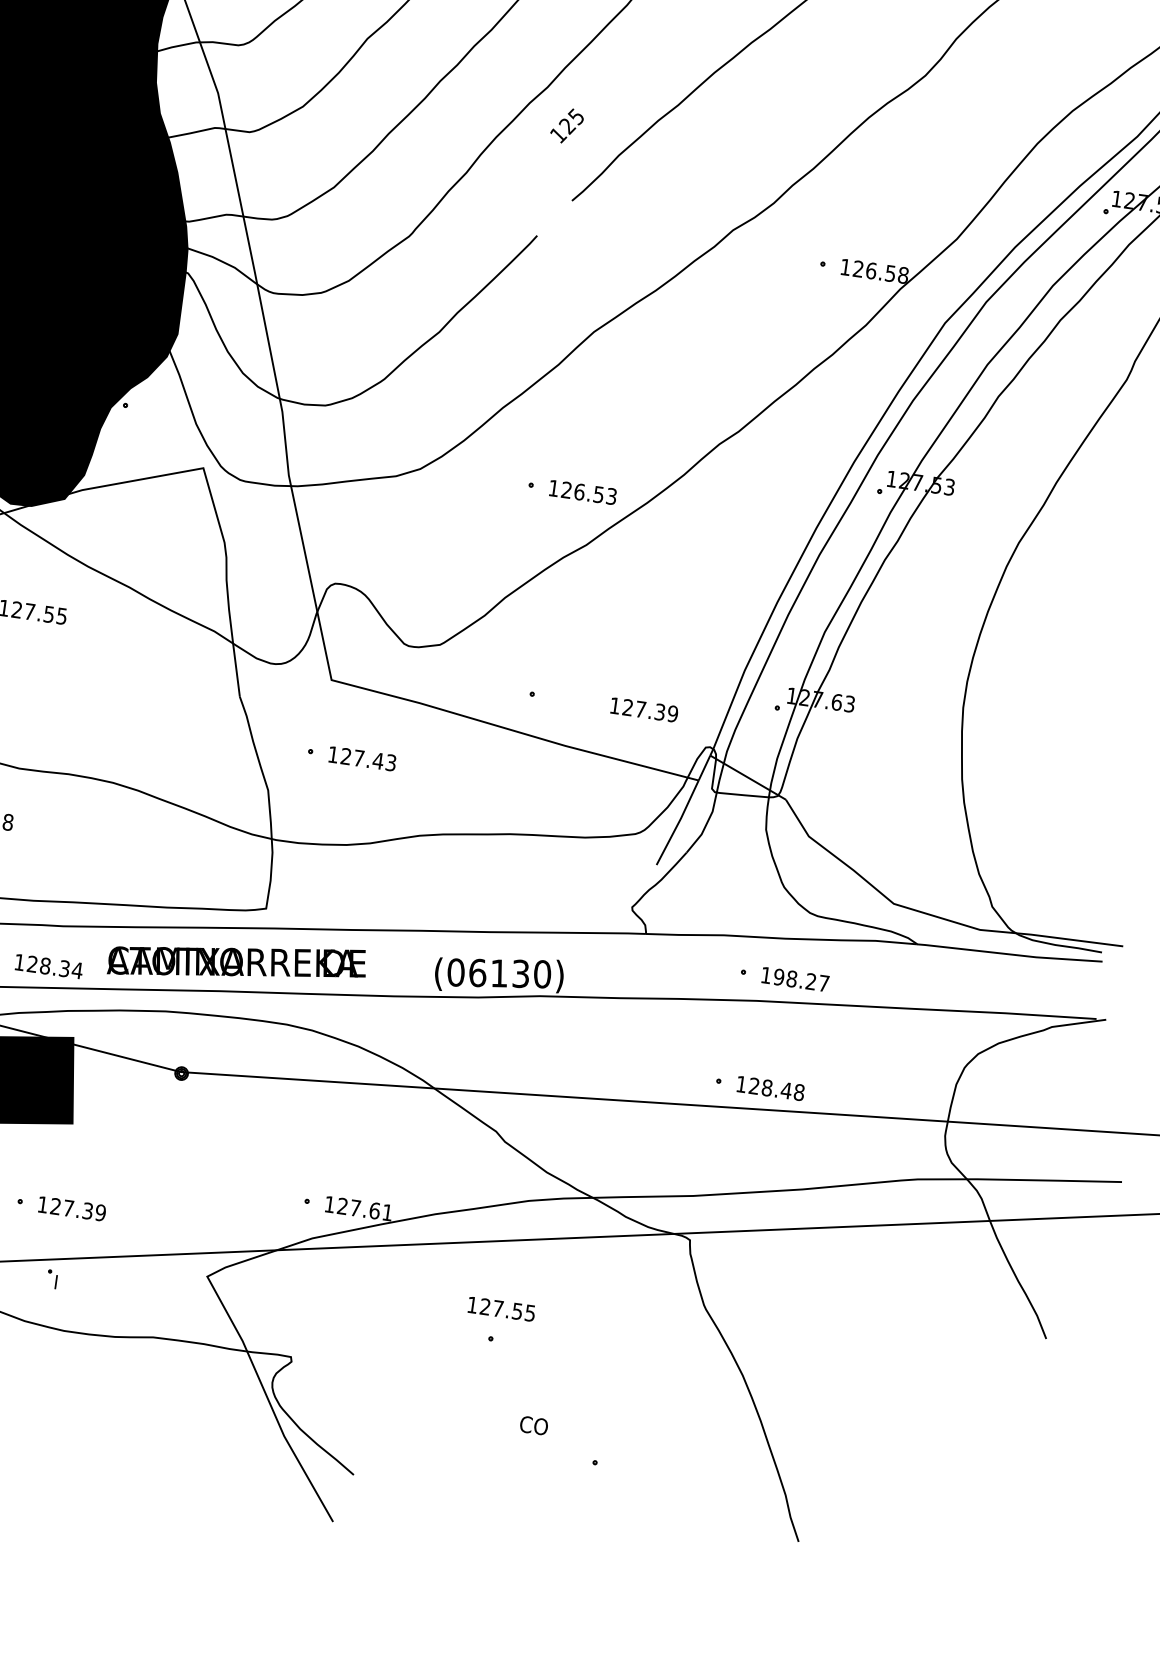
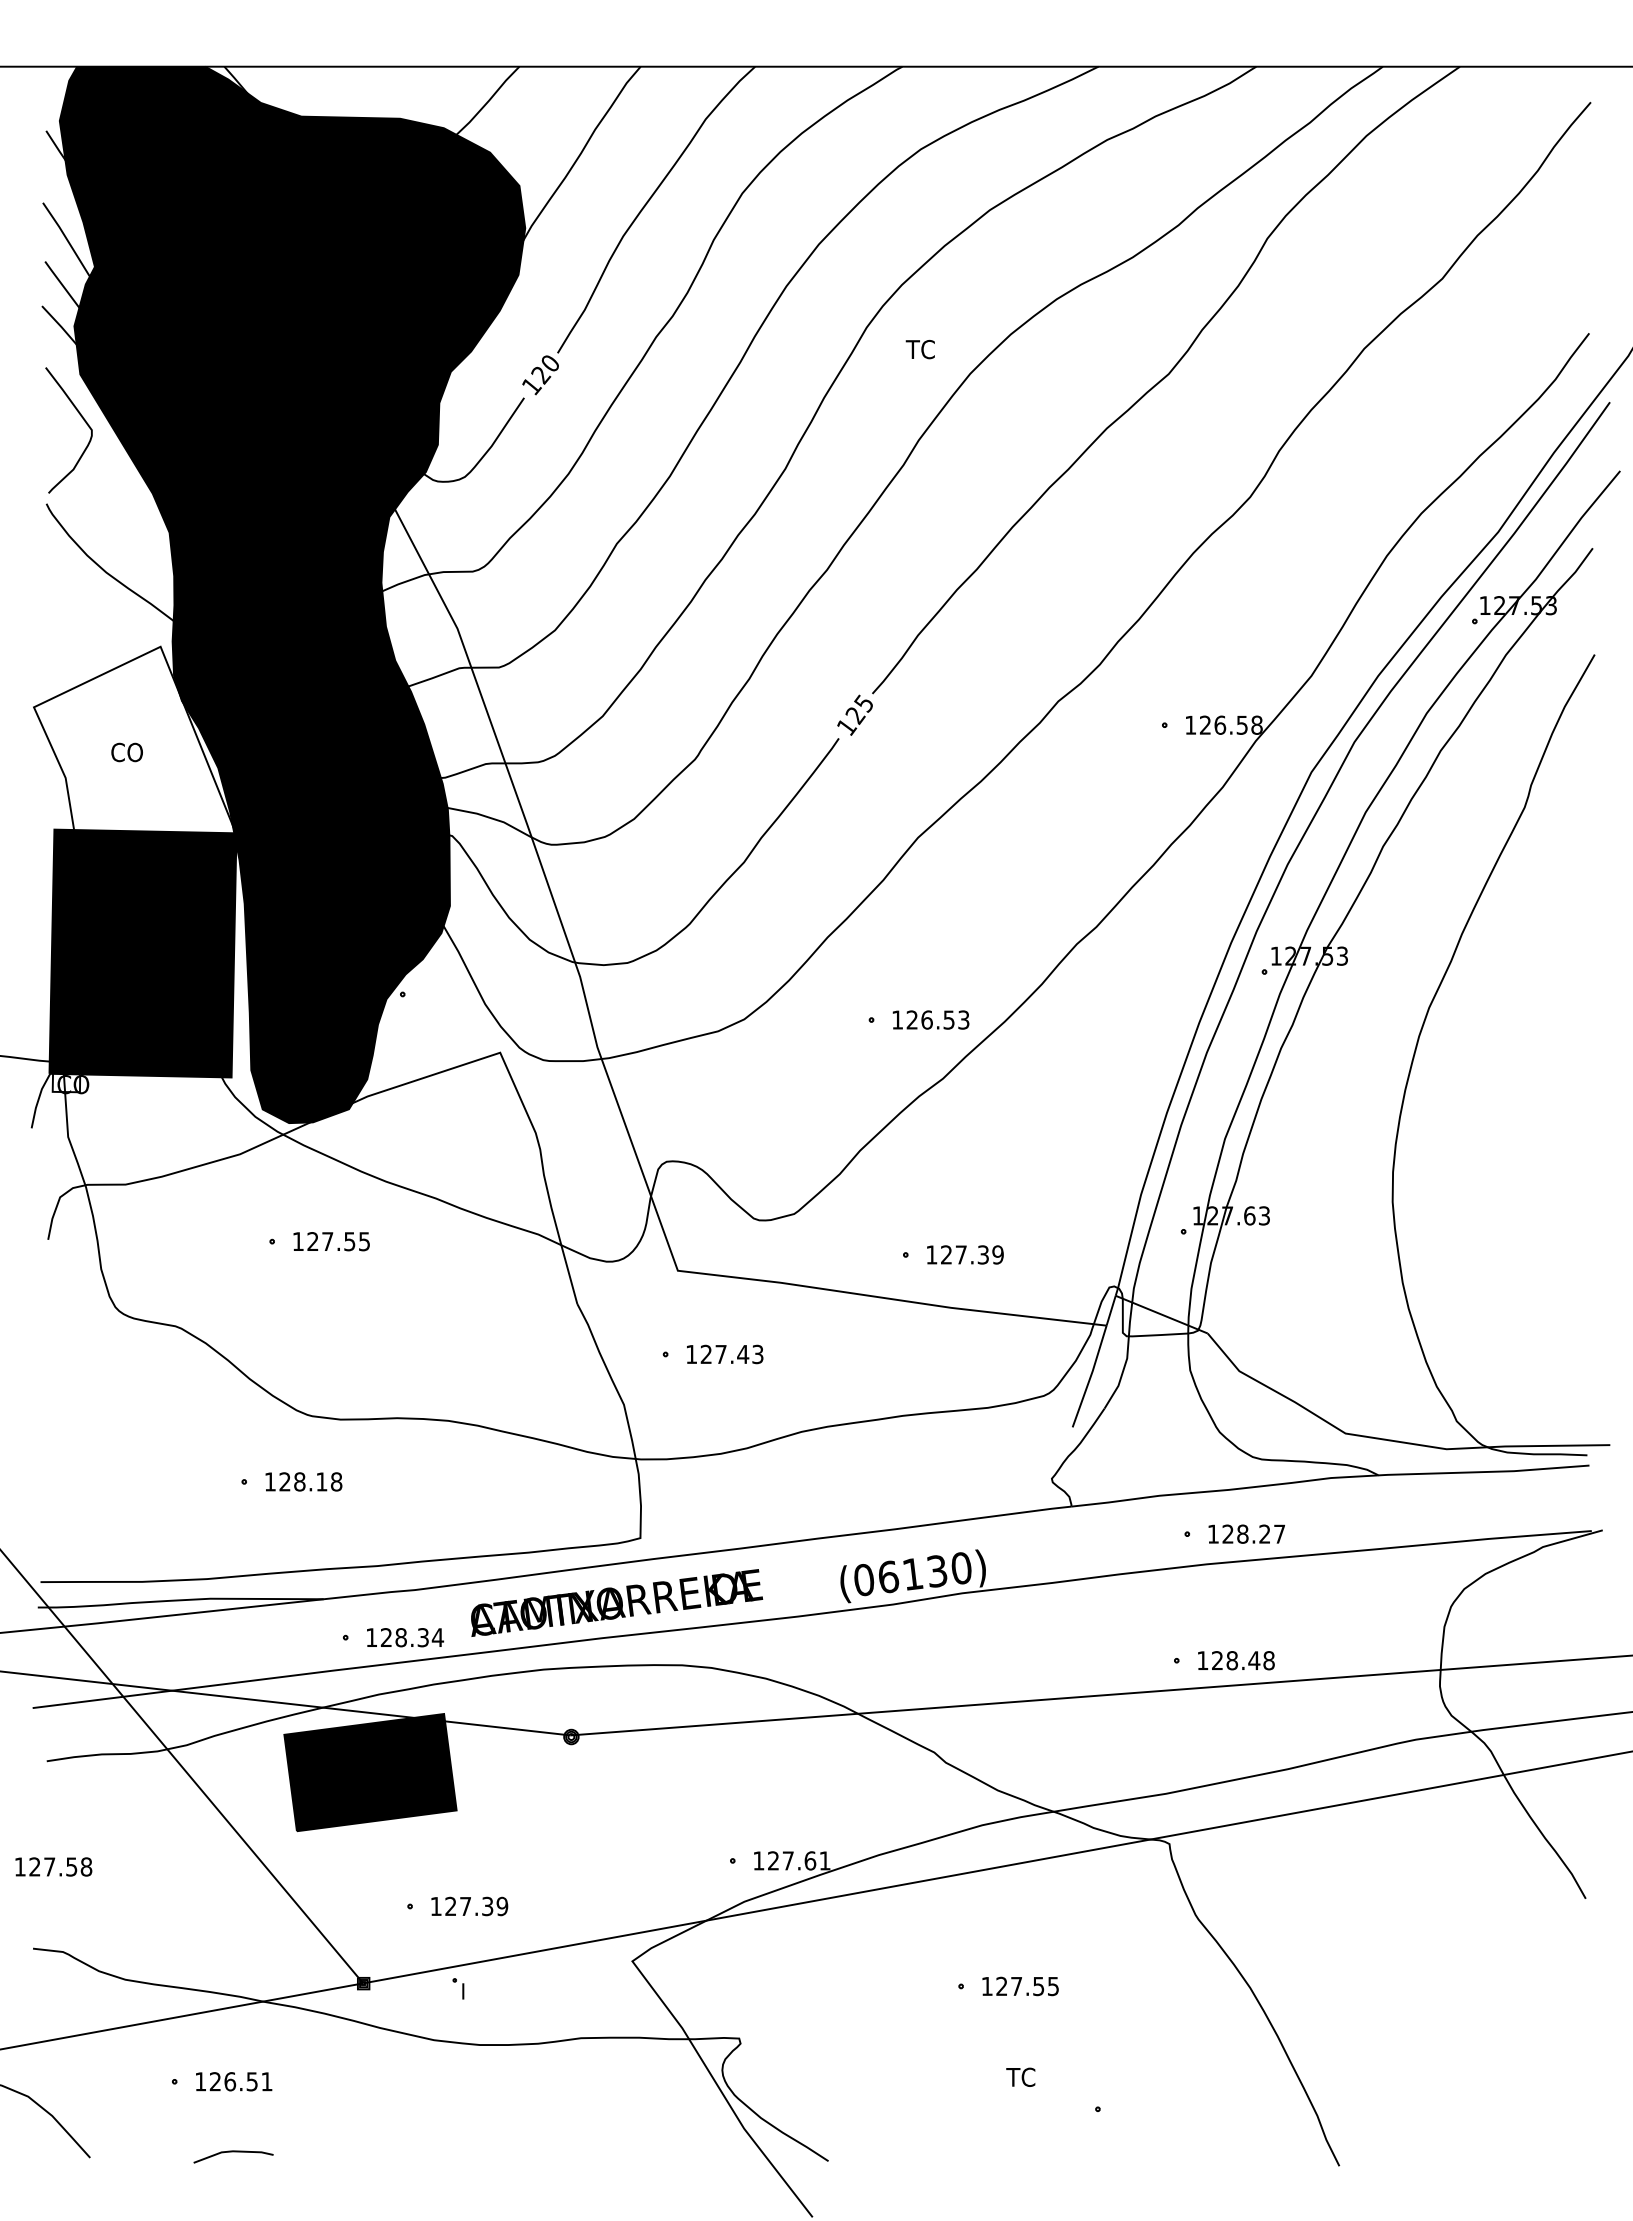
text: (566, 125) -> (854, 714), moved
text: (644, 709) -> (965, 1254), moved
text: (778, 976) -> (1227, 1533), 198.27 -> 128.27
text: (501, 1309) -> (1020, 1986), moved
text: (533, 1424) -> (1022, 2076), CO -> TC

